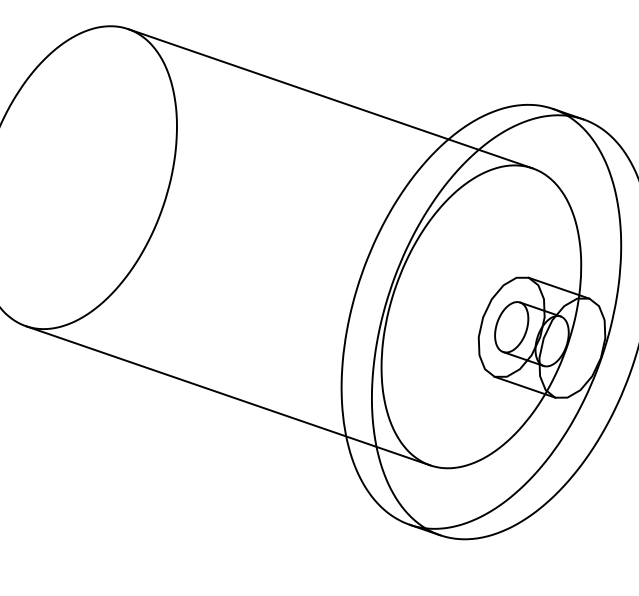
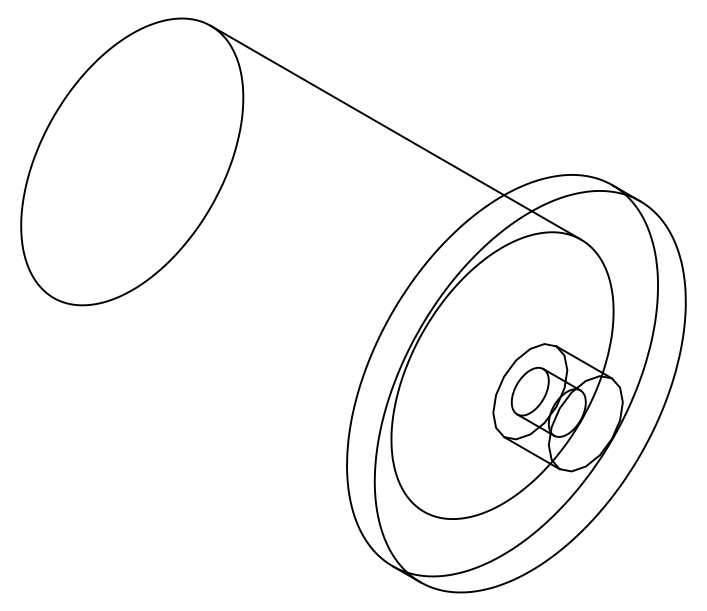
line: (227, 395) -> (238, 404), removed

